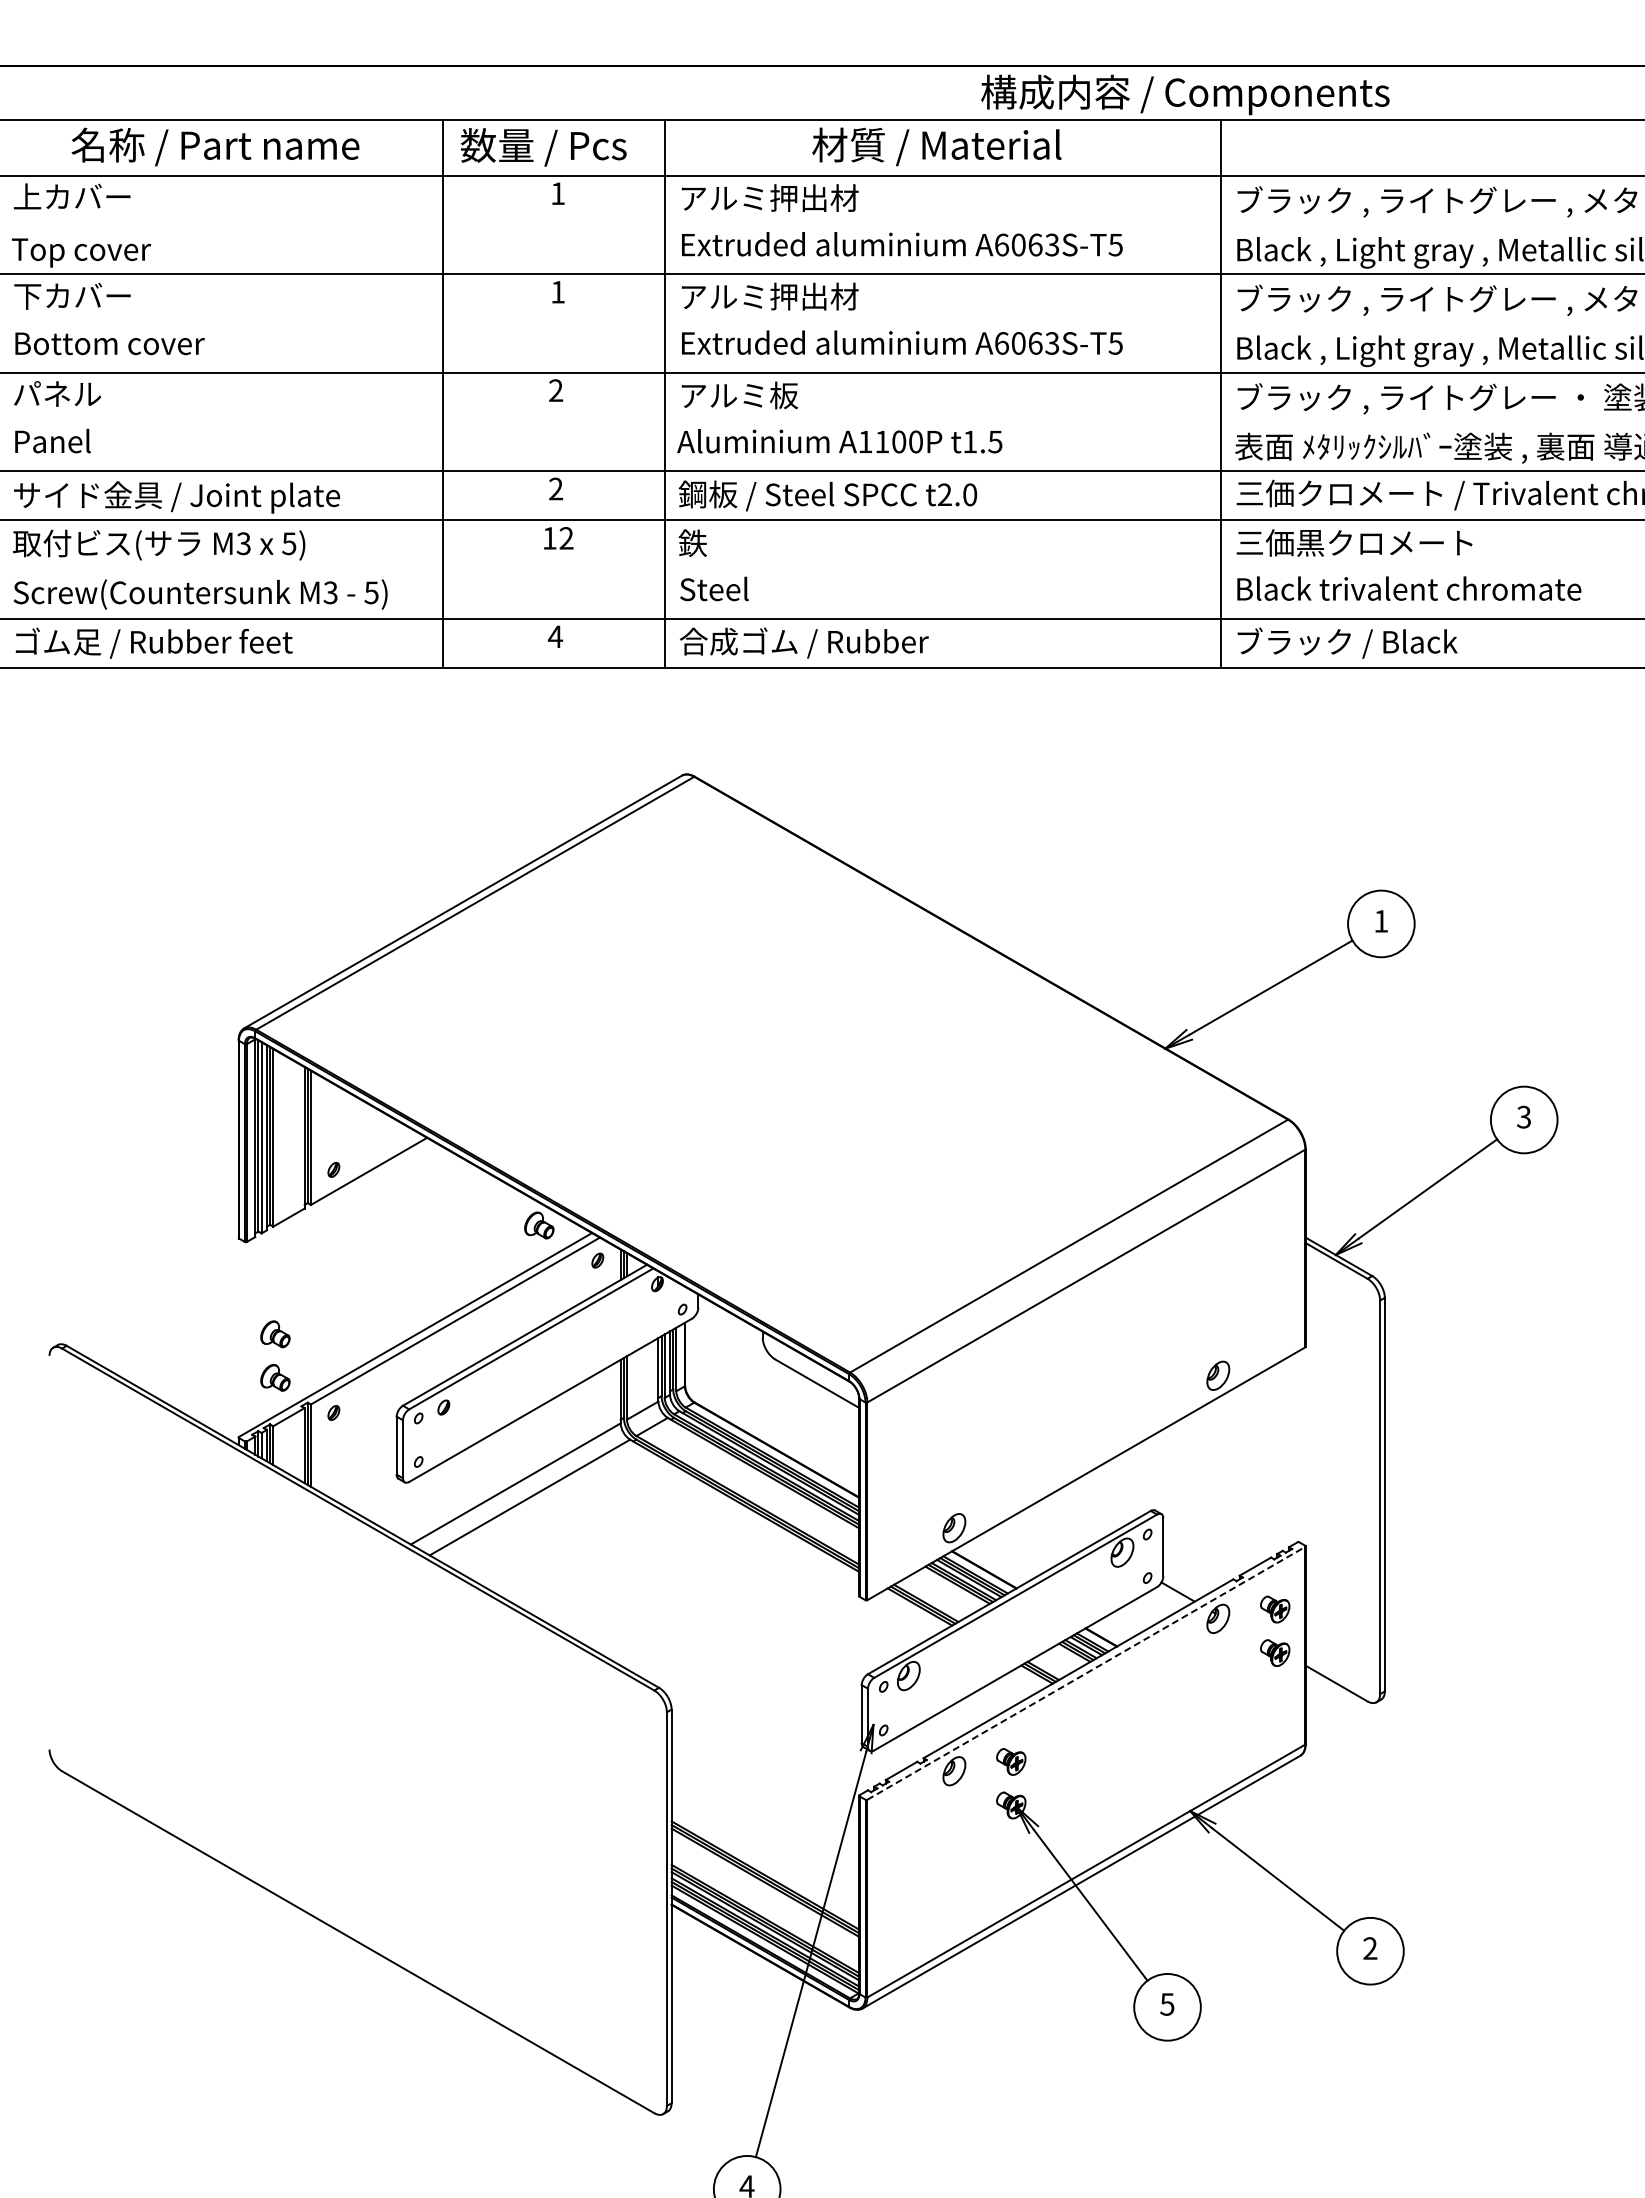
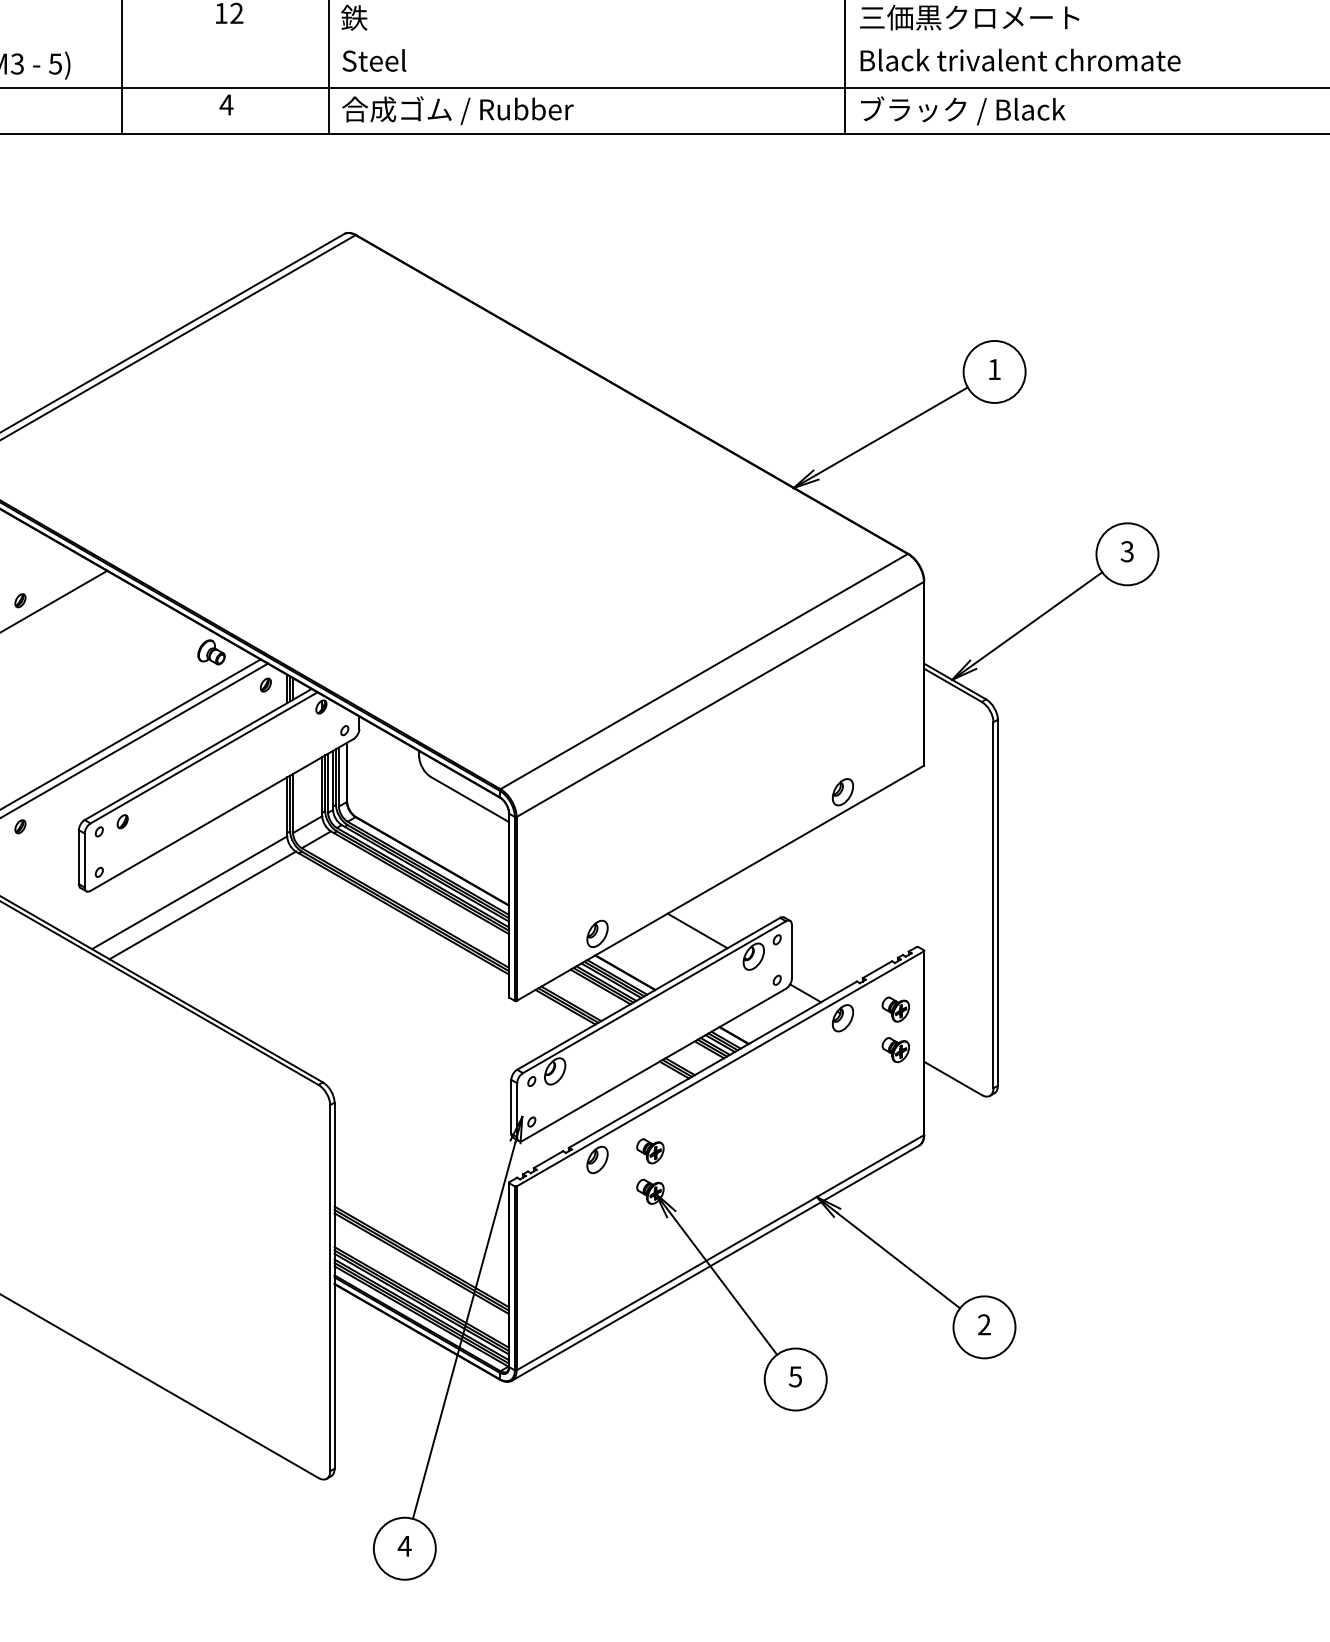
line: (1061, 1524) -> (697, 930), added
line: (1086, 1673) -> (720, 1069), dashed -> solid

